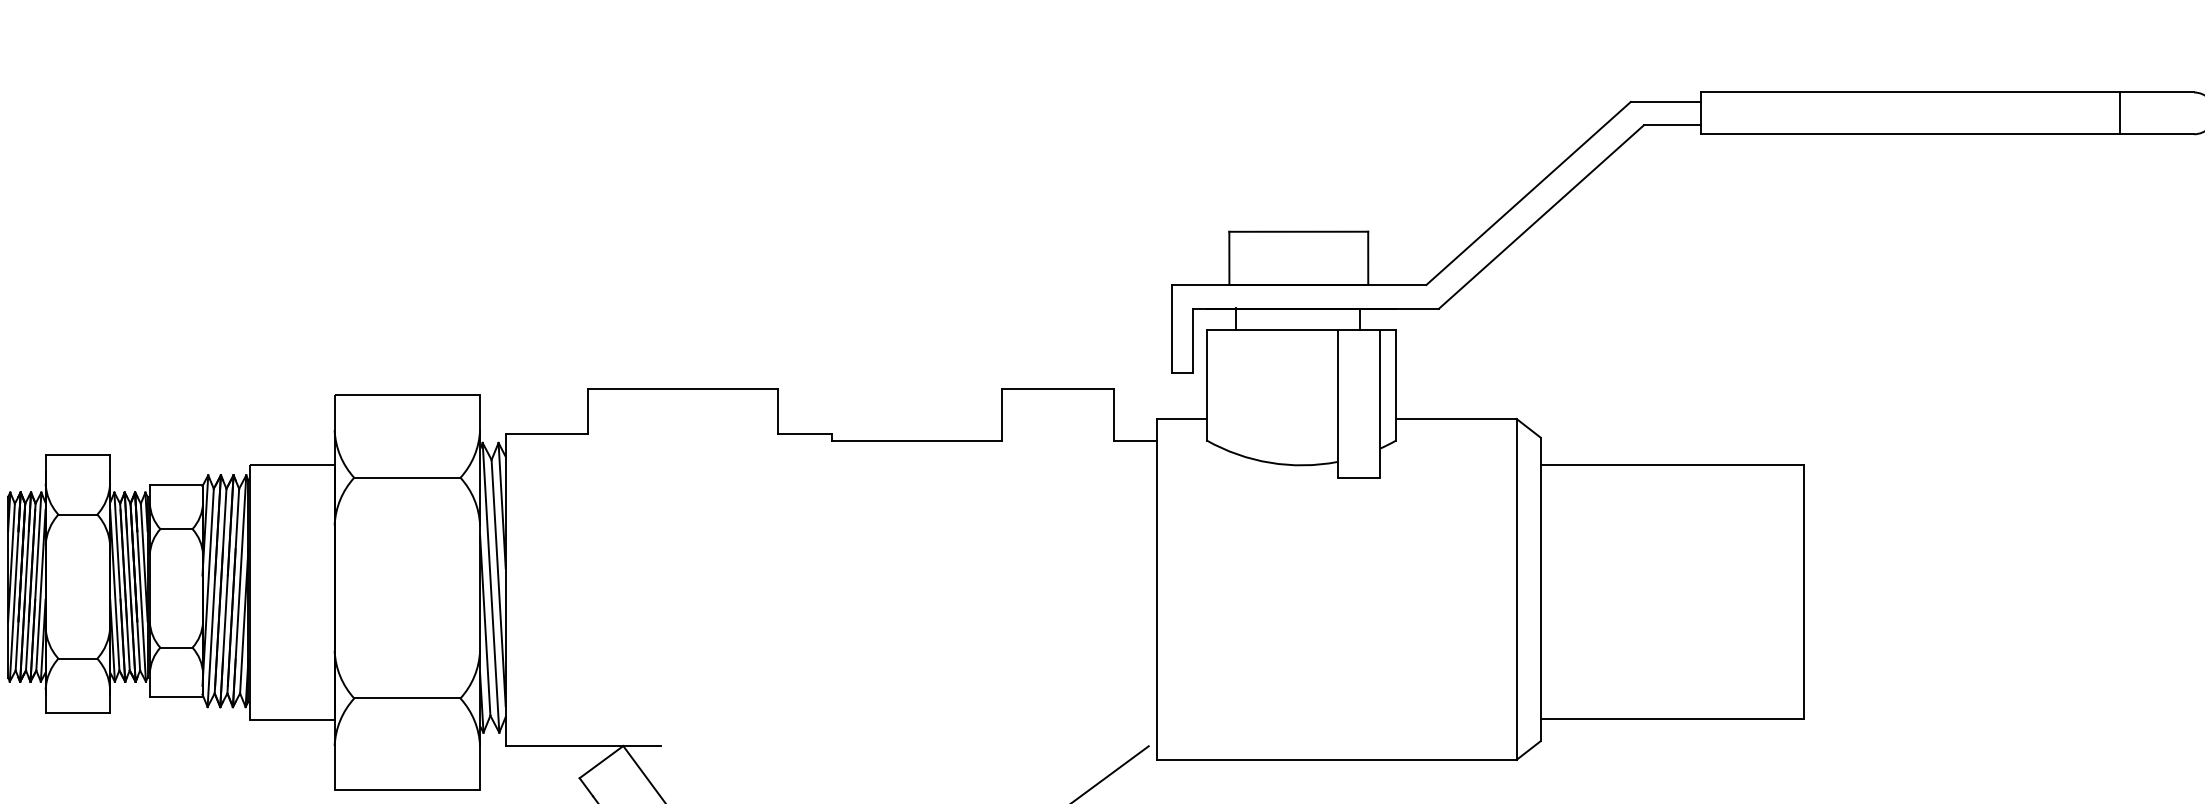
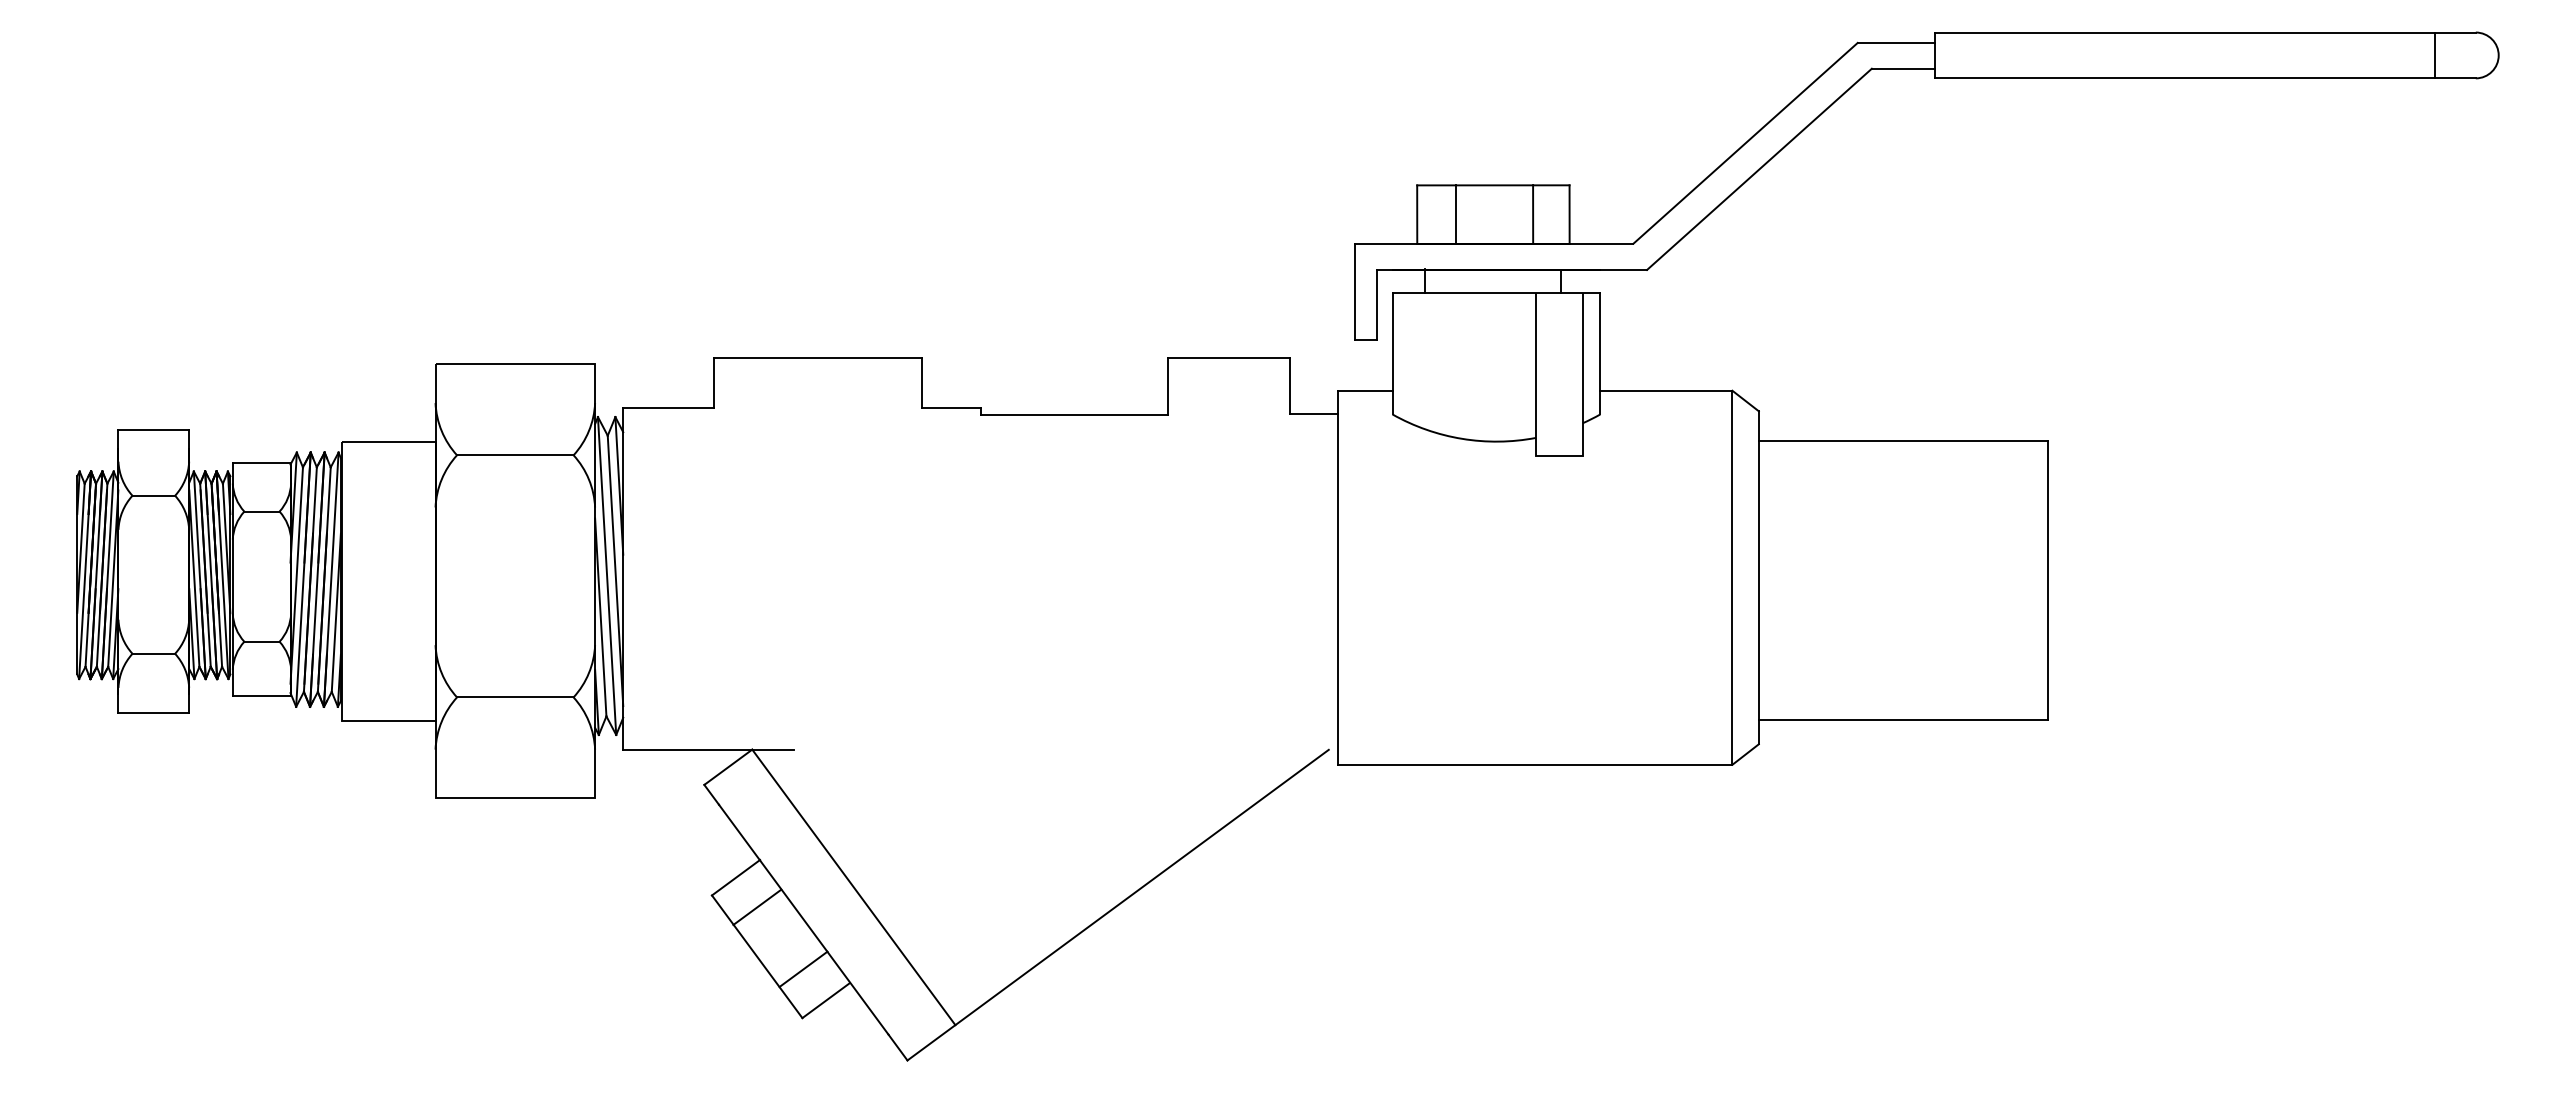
line: (2120, 113) -> (2434, 55), moved
line: (1264, 258) -> (1455, 214), added
line: (1335, 258) -> (1533, 214), added

